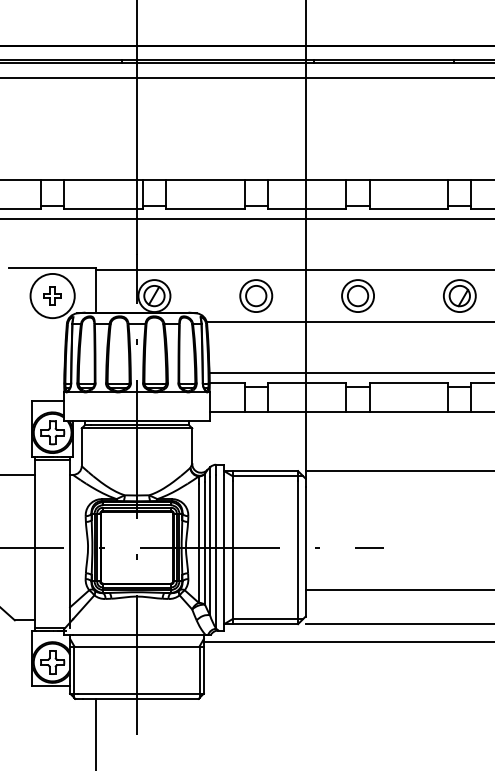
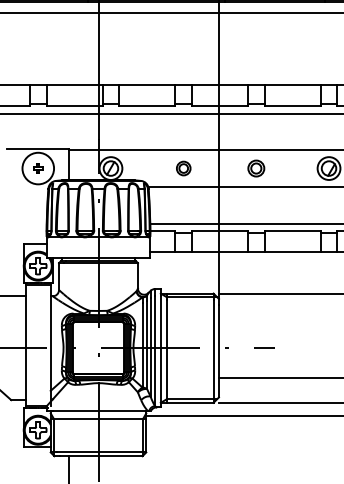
part: (52, 295) -> (38, 168), size x0.7
part: (256, 295) -> (183, 168), size x0.6
part: (357, 295) -> (255, 168), size x0.7

